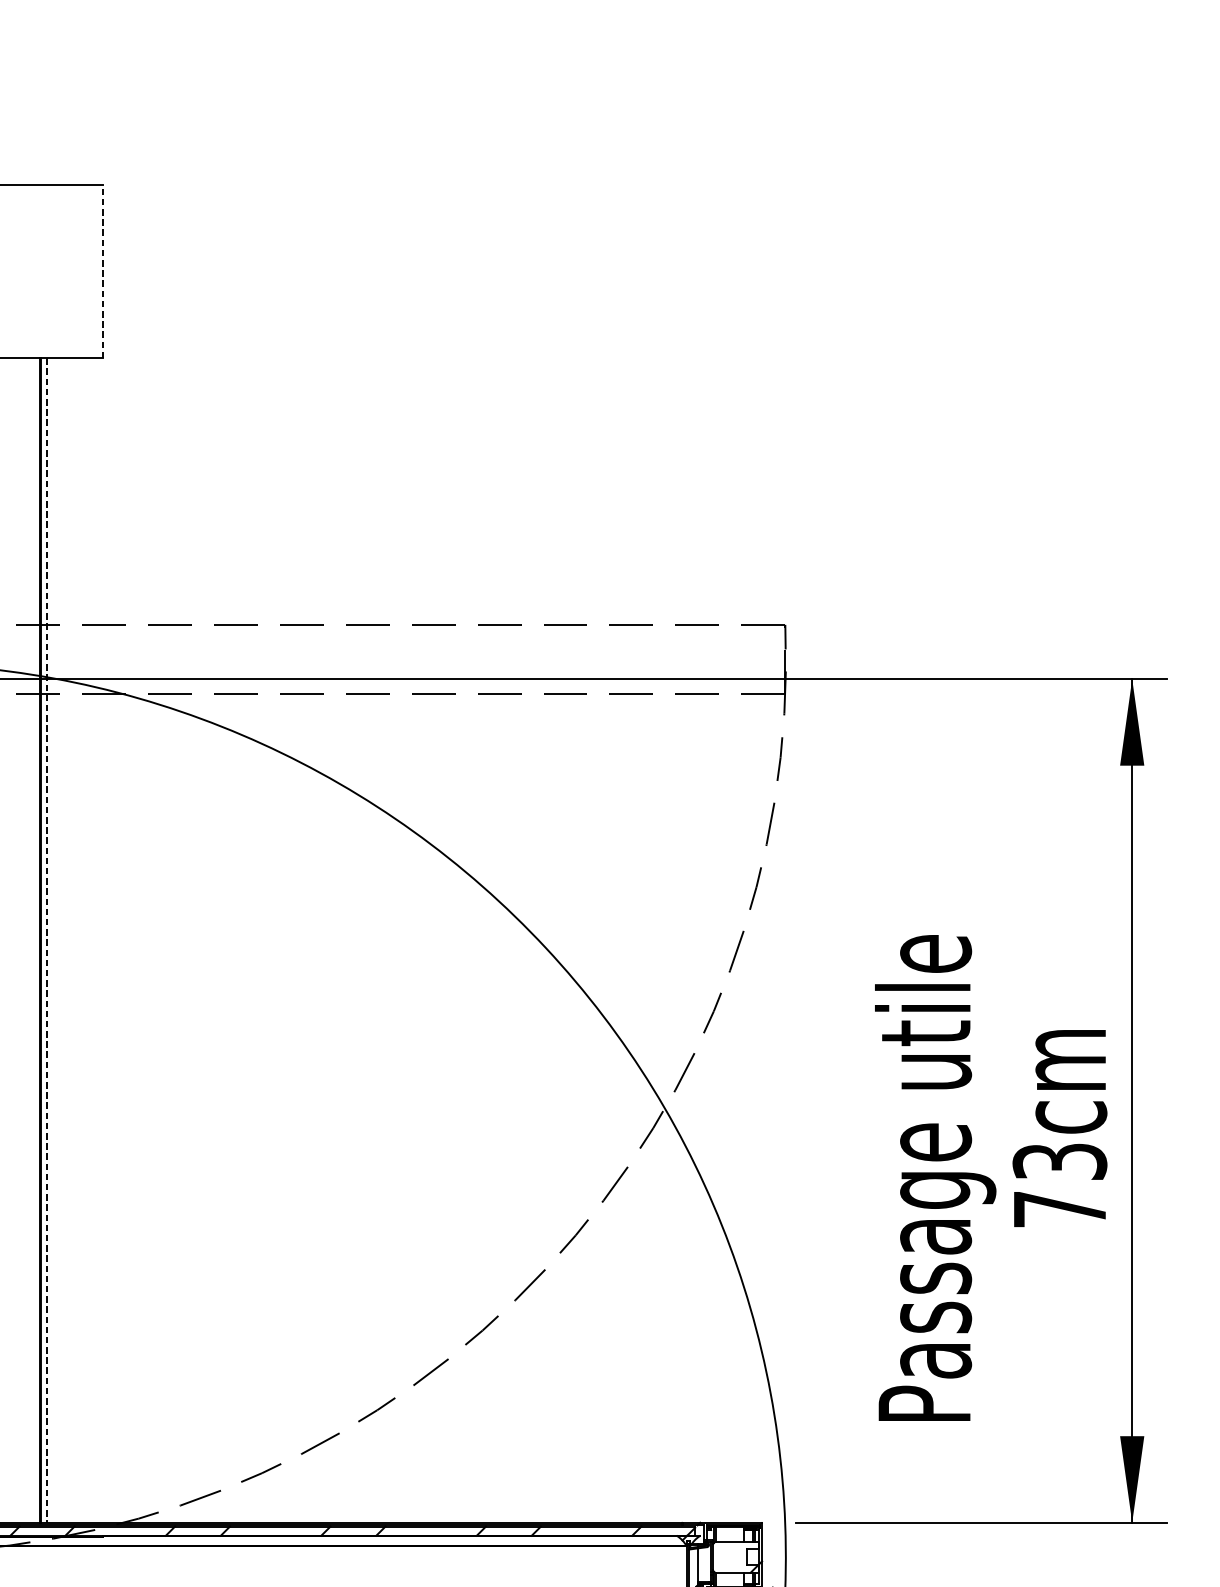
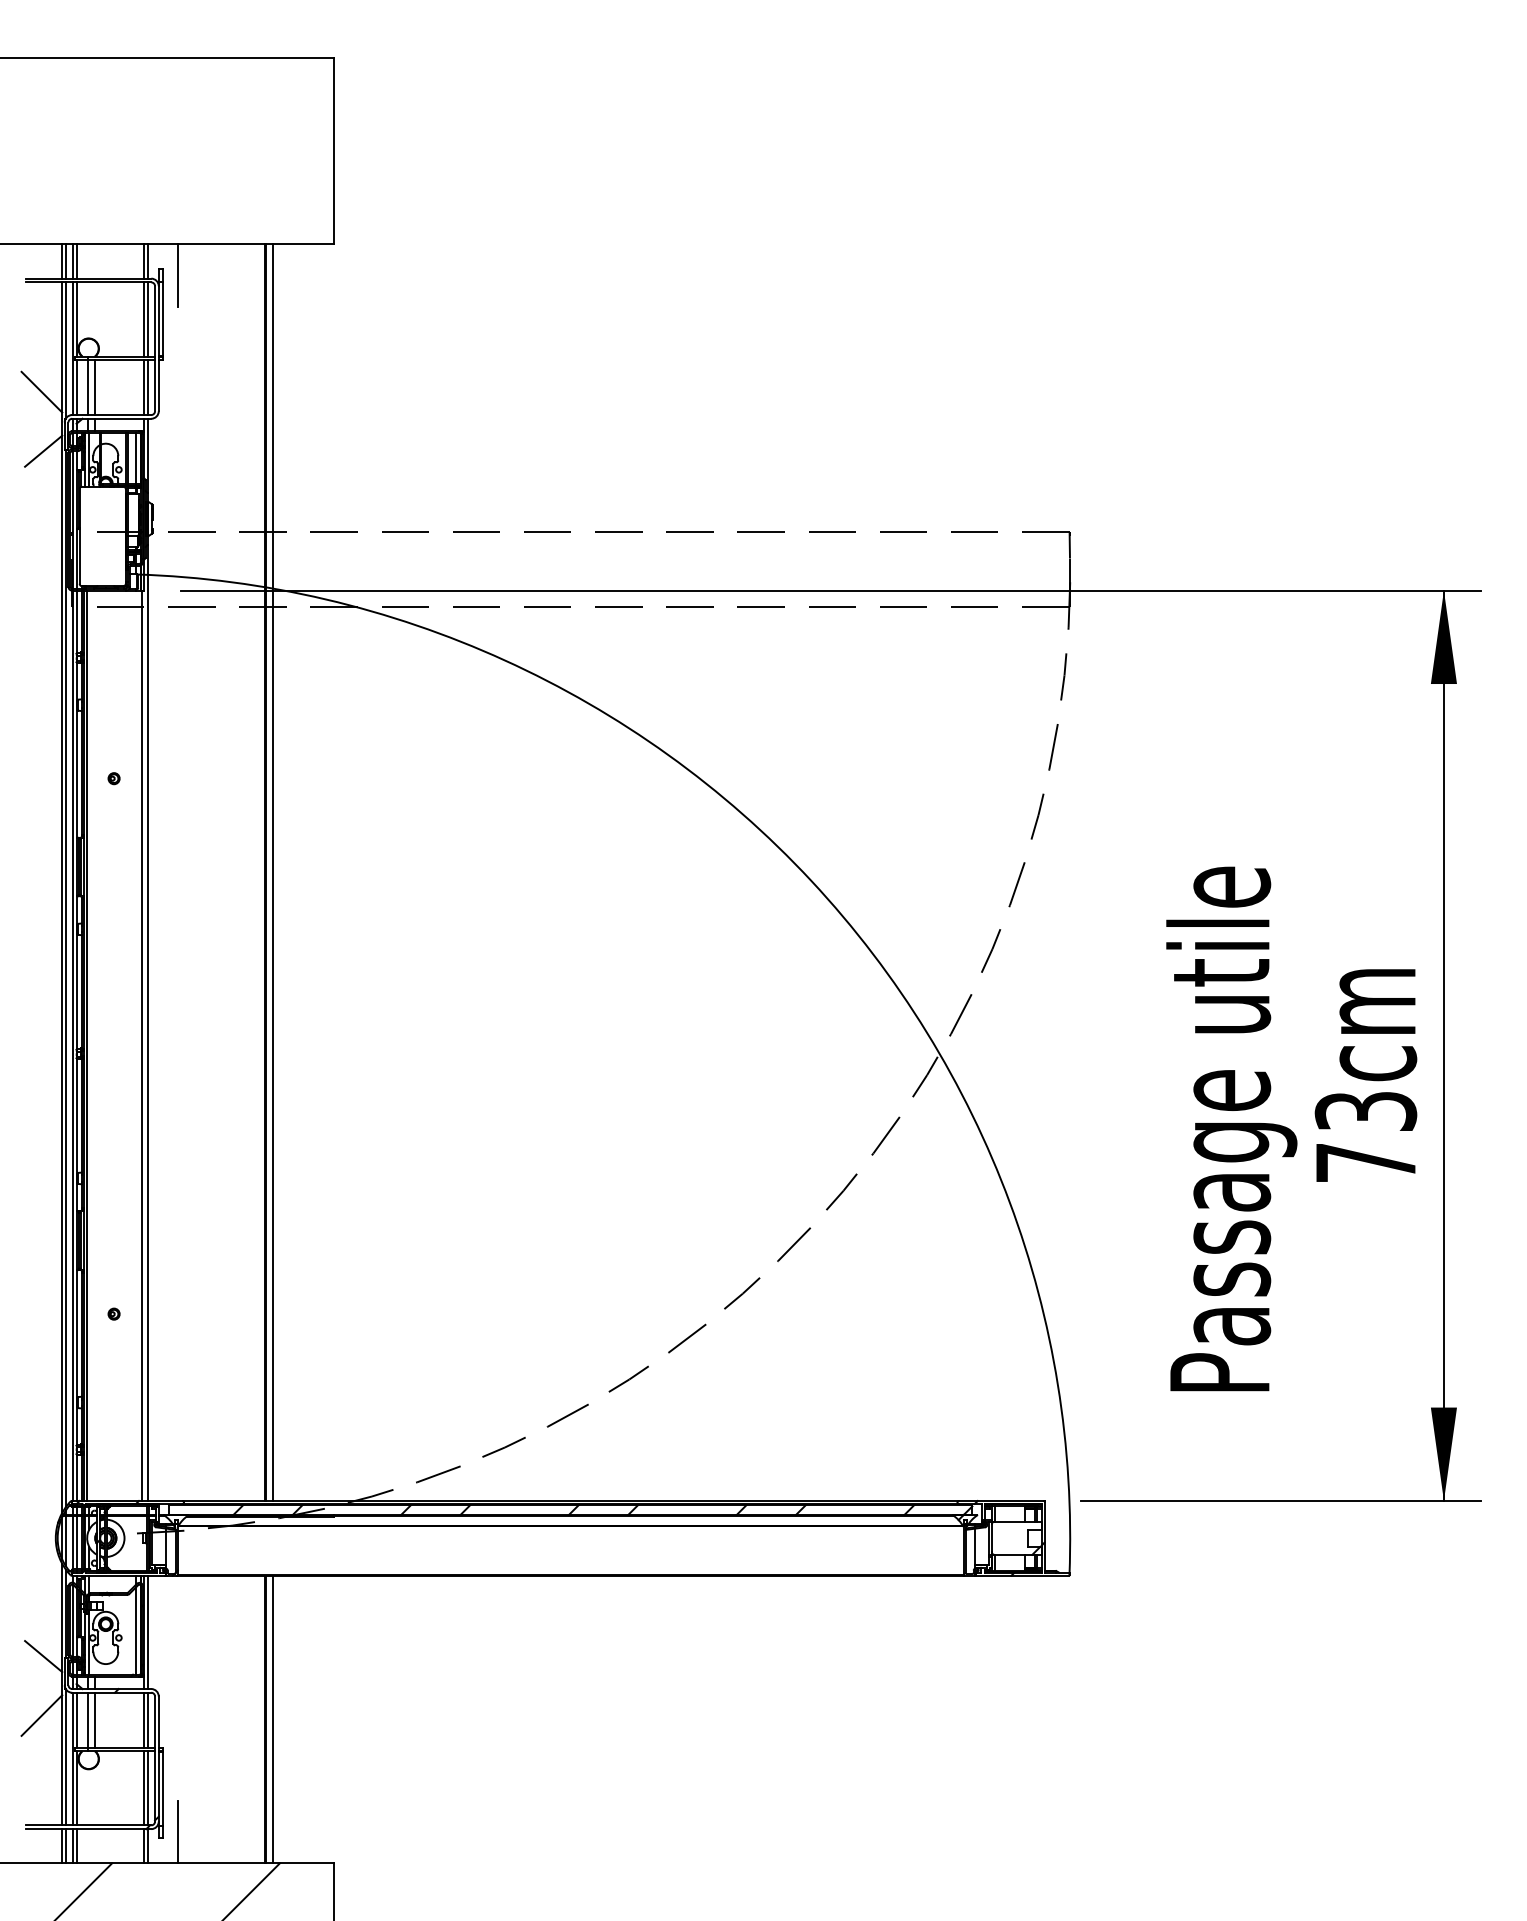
line: (103, 271) -> (333, 150), dashed -> solid
line: (47, 941) -> (273, 873), dashed -> solid

